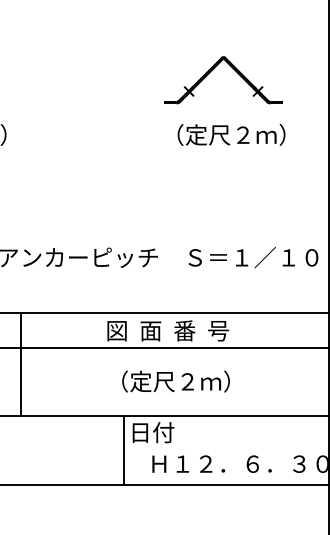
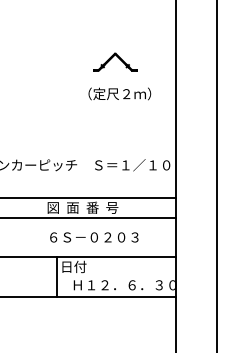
part: (224, 79) -> (115, 61), size x0.62
text: (187, 381) -> (94, 237), （定尺２ｍ） -> ６Ｓ－０２０３

